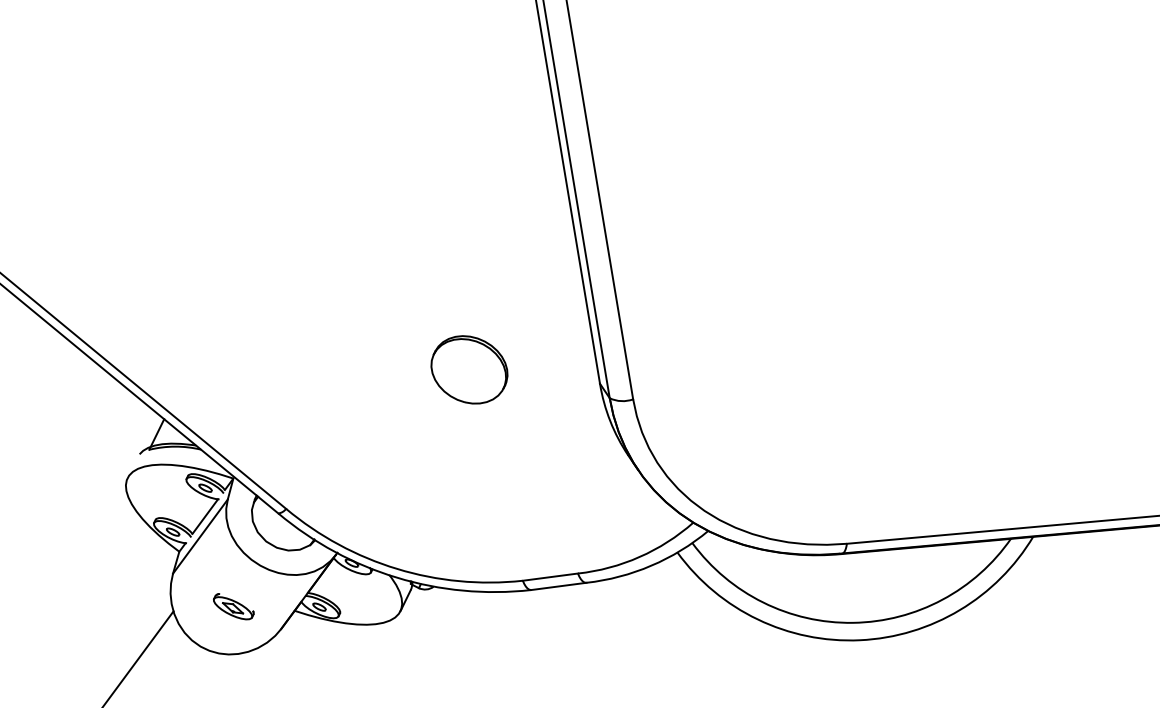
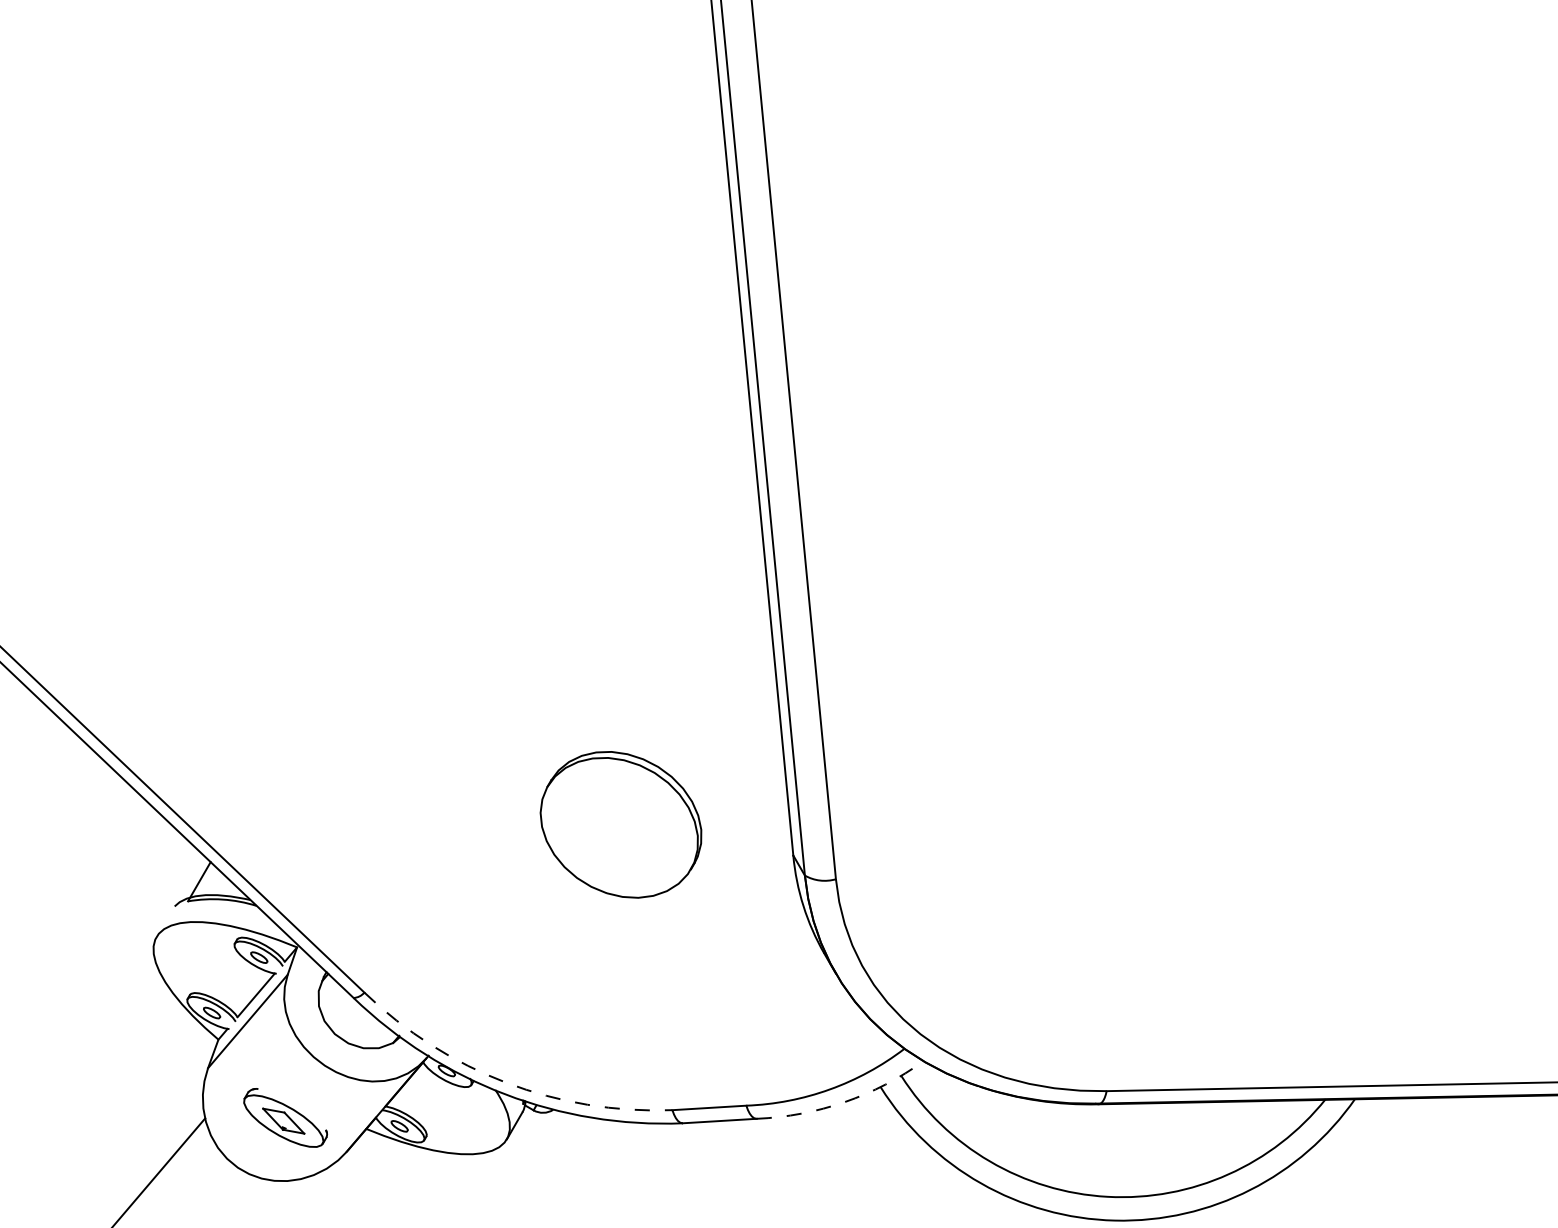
part: (469, 369) -> (620, 824), size x1.6
arc: (651, 566) -> (844, 1102), solid -> dashed
arc: (397, 568) -> (506, 1082), solid -> dashed
part: (233, 606) -> (285, 1117), size x1.6

